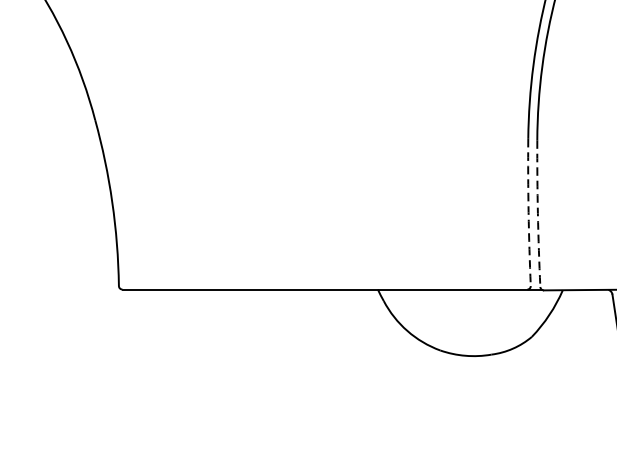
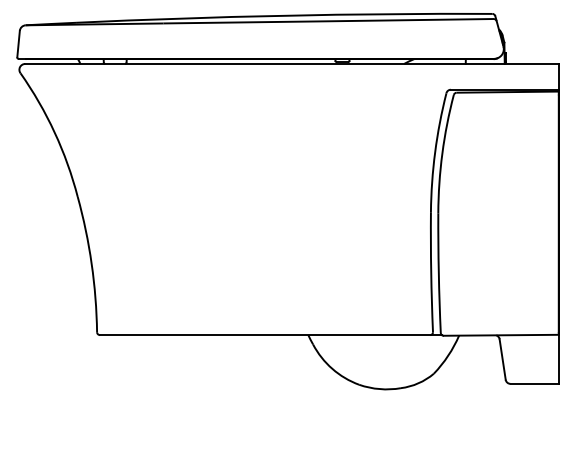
arc: (528, 212) -> (431, 272), dashed -> solid
arc: (537, 214) -> (438, 273), dashed -> solid

